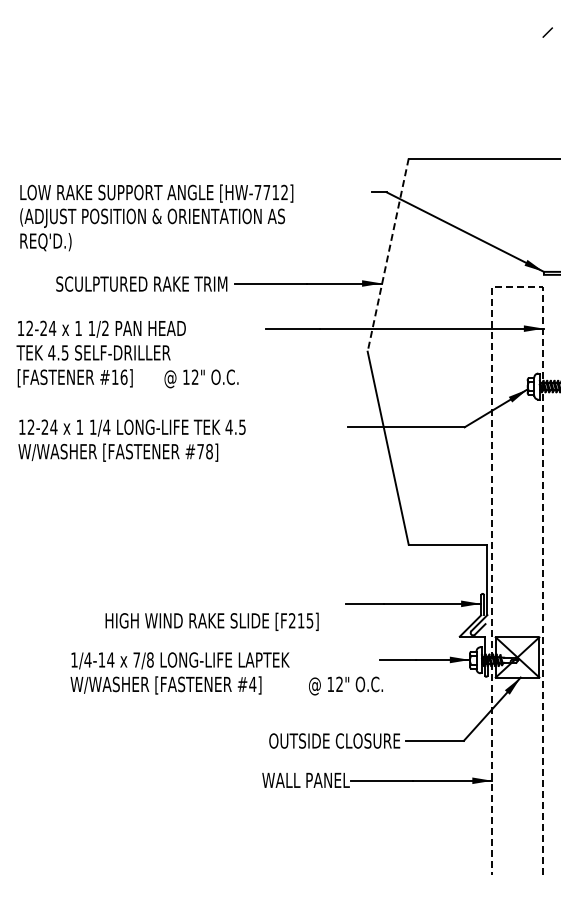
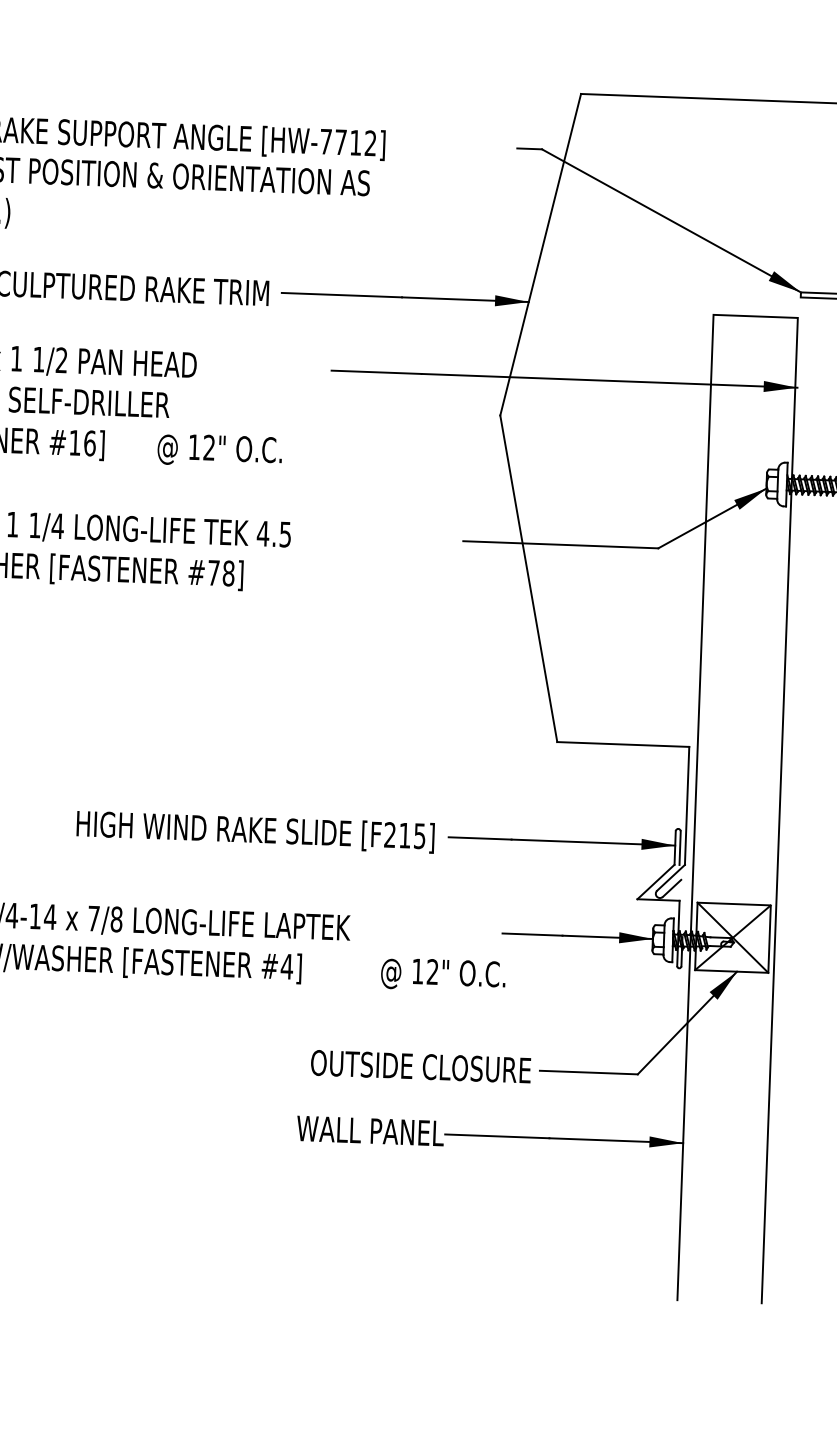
line: (388, 255) -> (541, 255), dashed -> solid
line: (517, 287) -> (755, 317), dashed -> solid
text: (211, 621) -> (254, 831), moved

